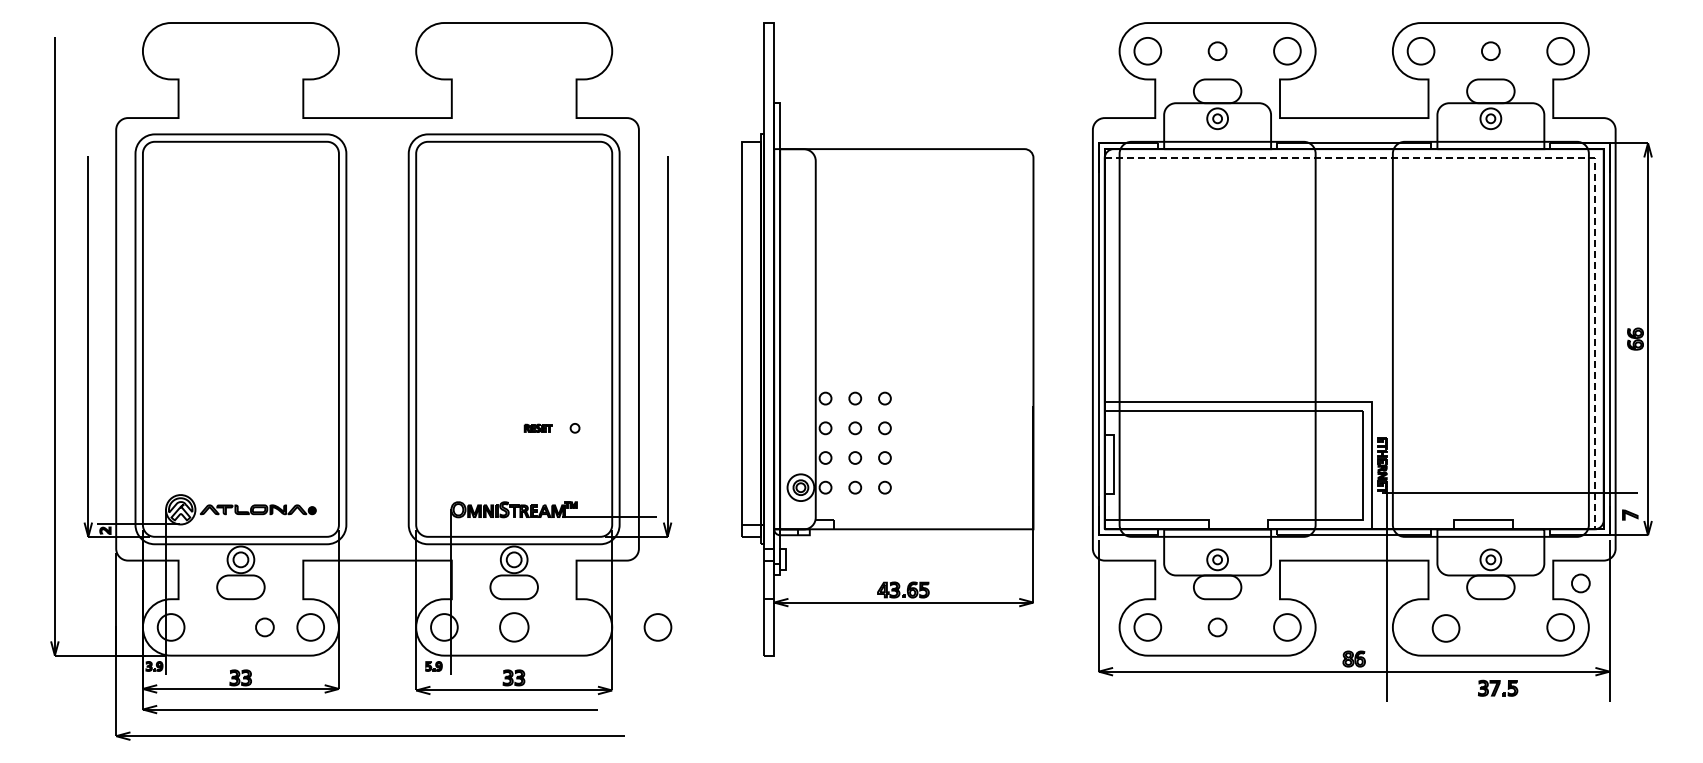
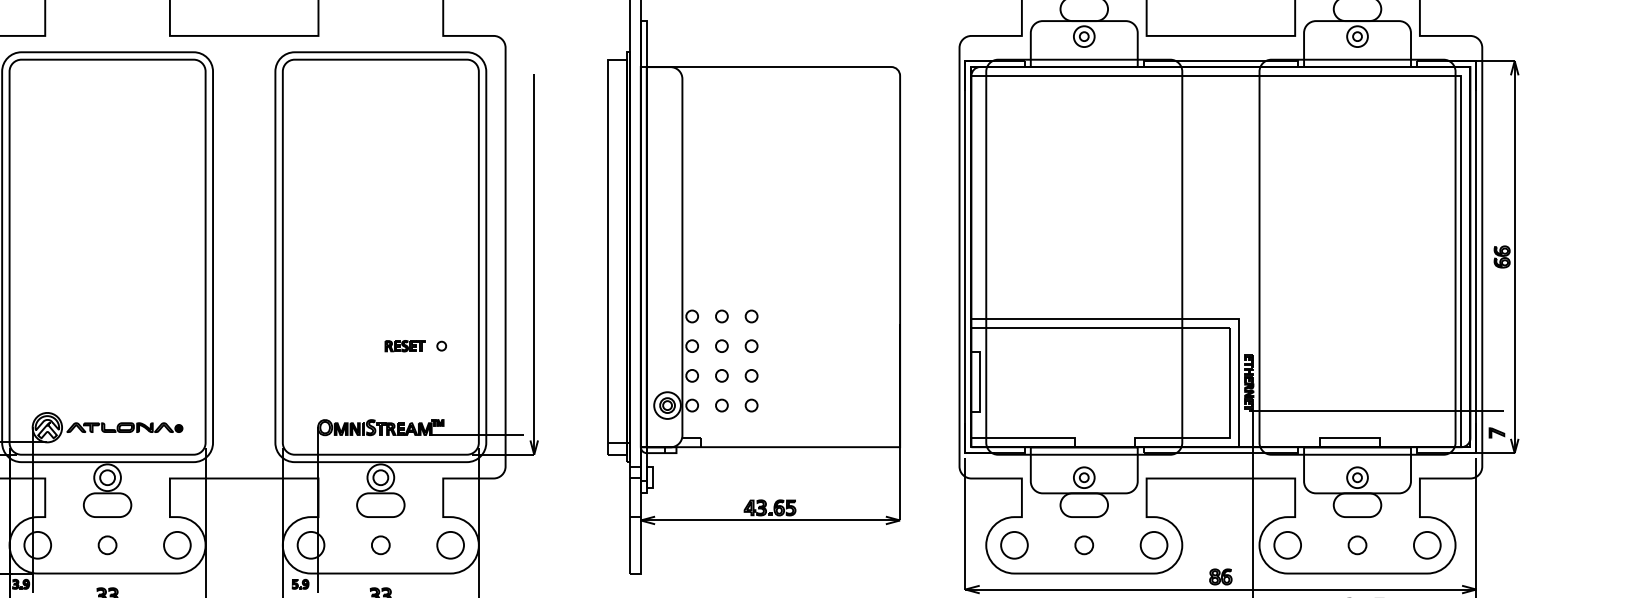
line: (1535, 158) -> (1402, 76), dashed -> solid
part: (538, 428) -> (405, 346), size x1.43
part: (1580, 583) -> (1357, 545), moved
part: (264, 627) -> (107, 545), moved
part: (513, 627) -> (380, 545), size x0.62
part: (657, 627) -> (450, 545), moved
part: (1445, 628) -> (1287, 545), moved

